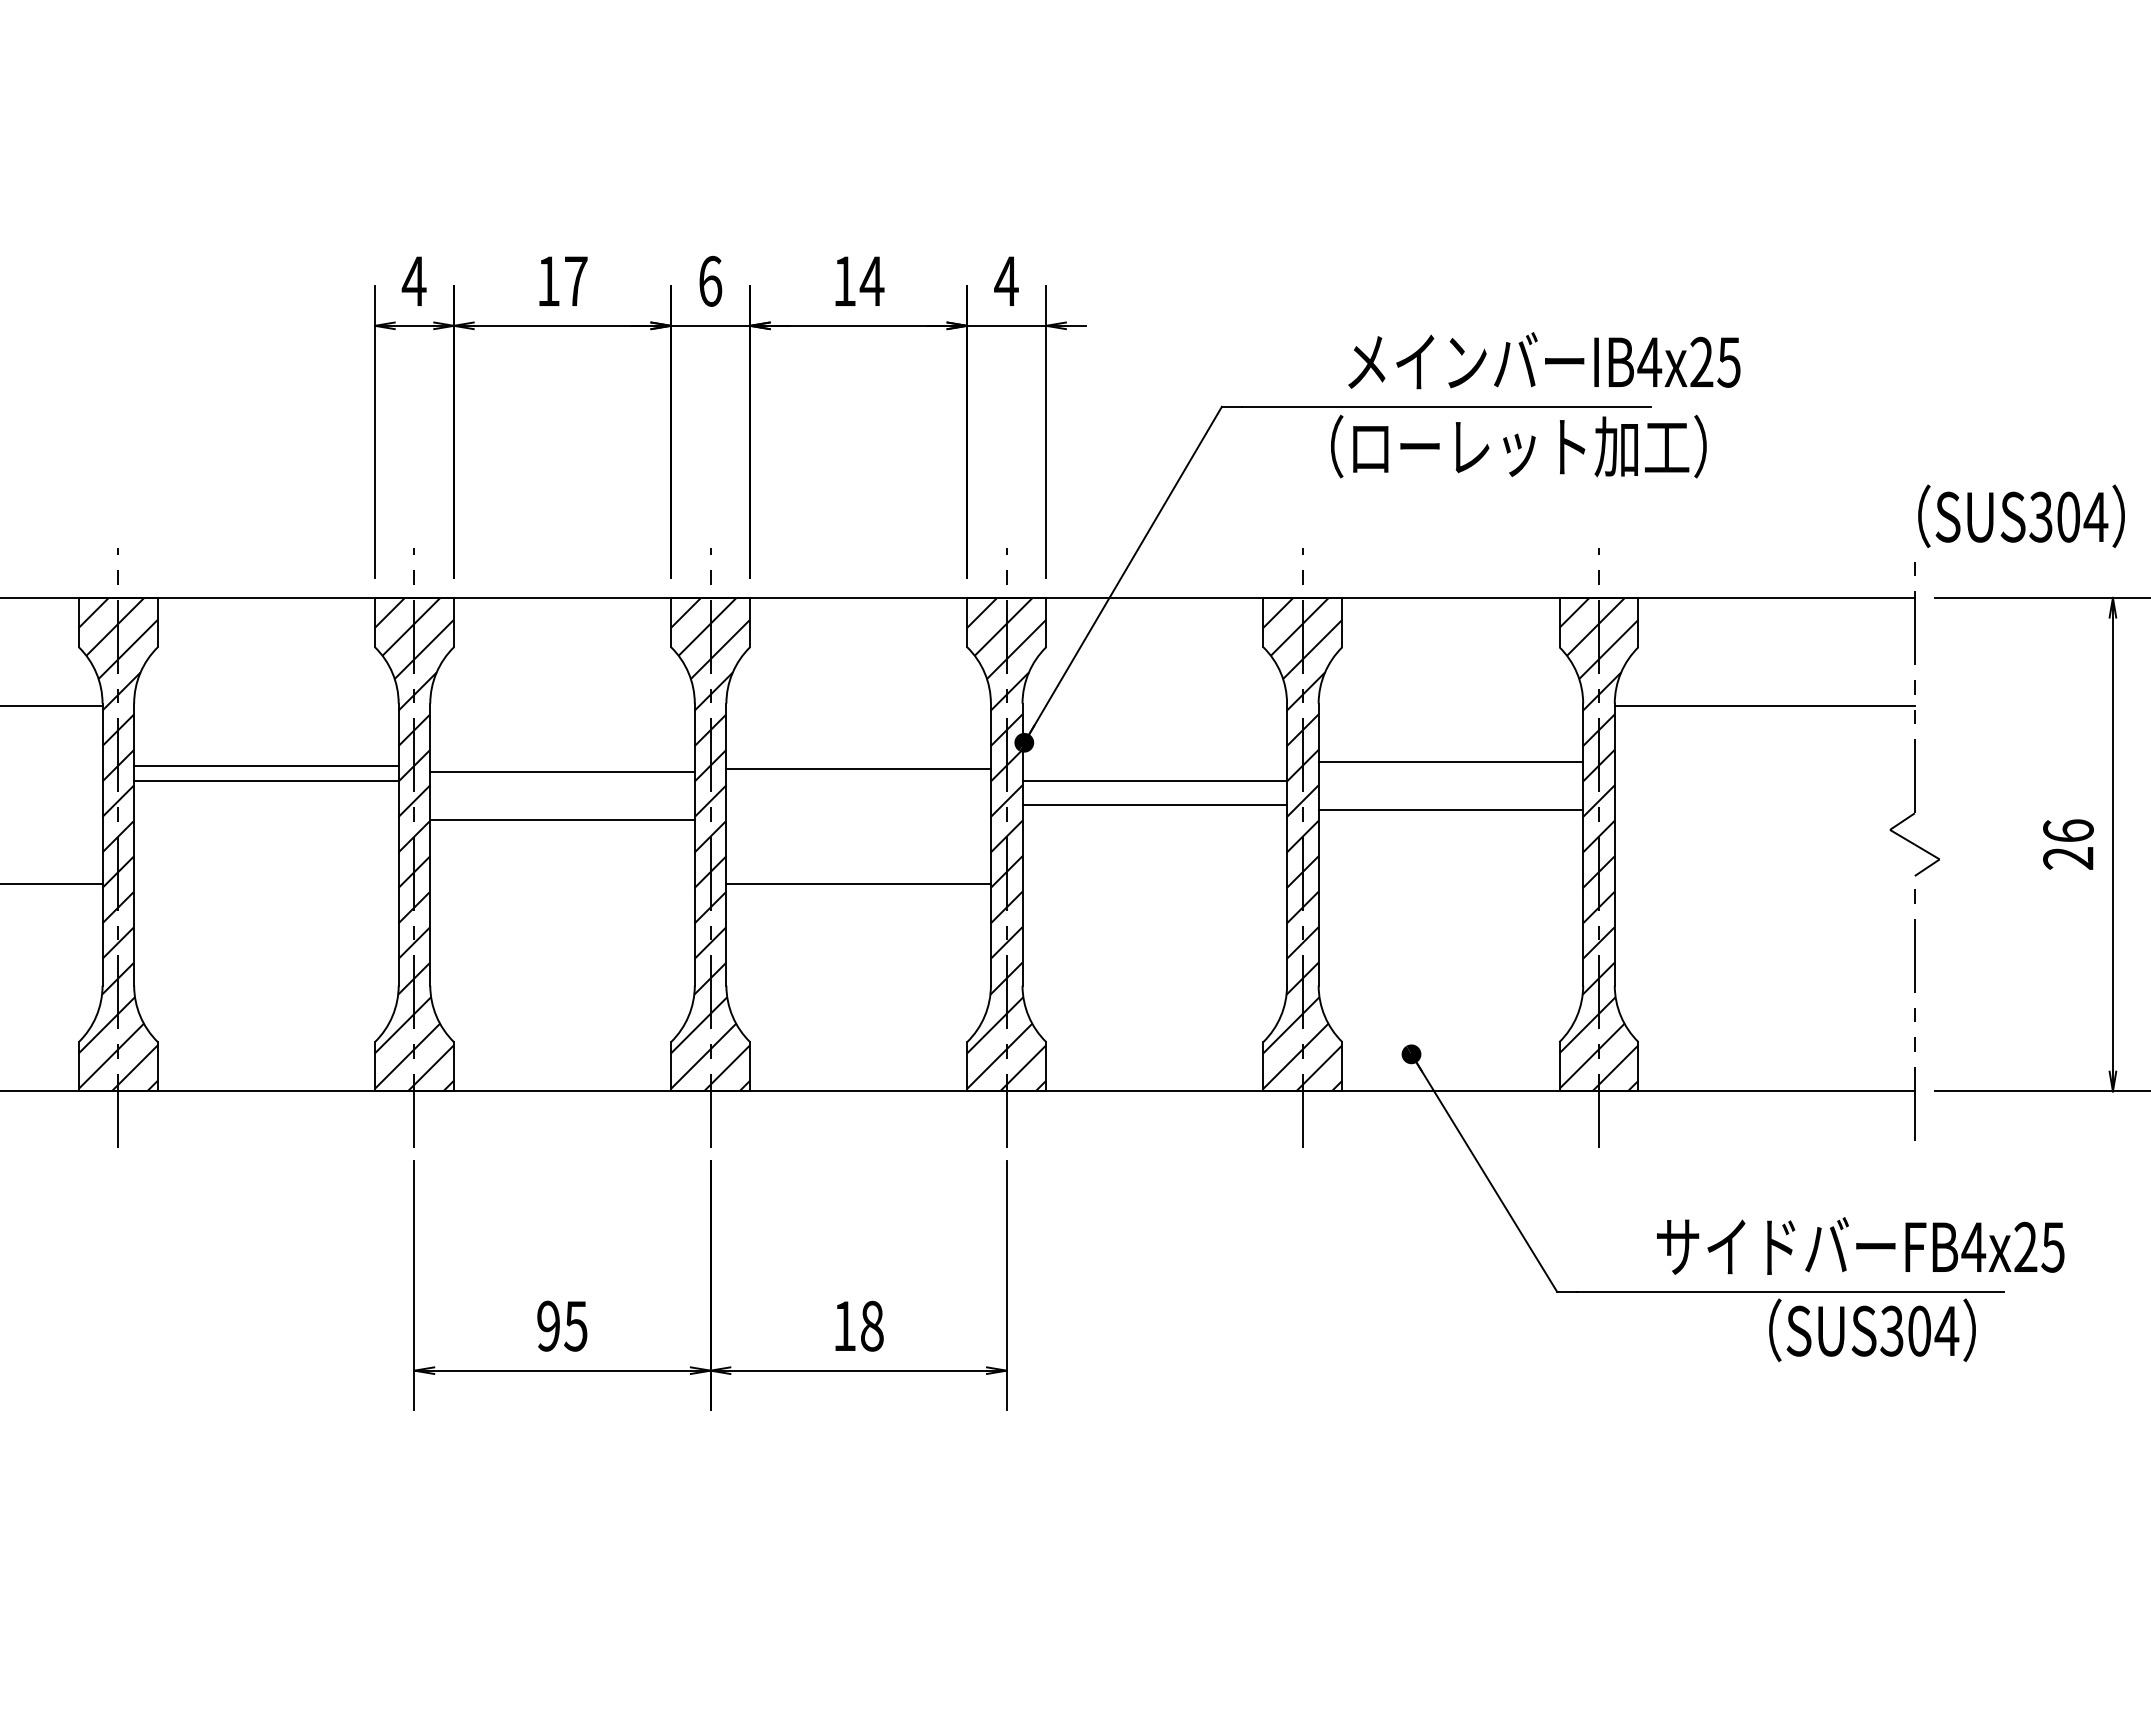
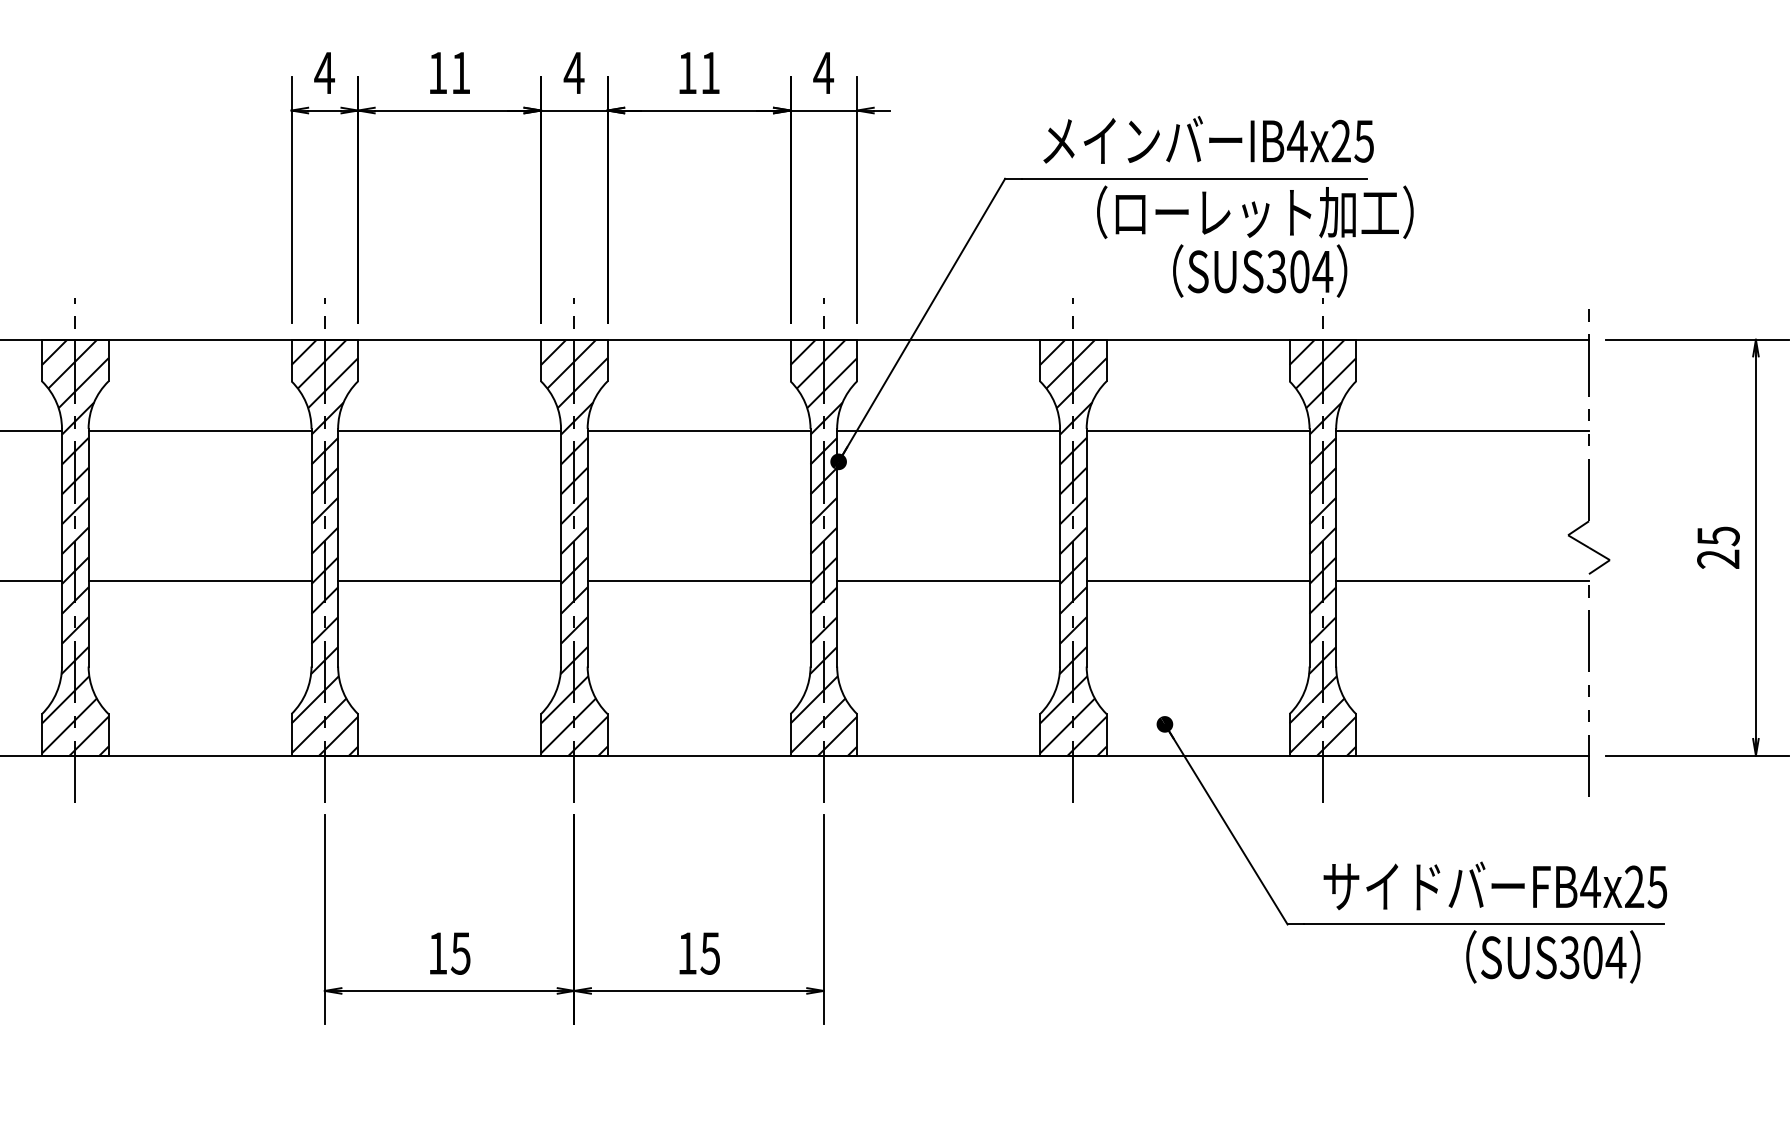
text: (576, 280) -> (461, 72), 17 -> 11
text: (709, 280) -> (573, 72), 6 -> 4
text: (871, 280) -> (709, 72), 14 -> 11
text: (1544, 360) -> (1208, 139), moved
text: (2021, 515) -> (1260, 270), moved
line: (1450, 762) -> (1197, 431), moved
line: (266, 766) -> (200, 431), moved
line: (858, 769) -> (698, 431), moved
line: (562, 772) -> (449, 431), moved
line: (266, 781) -> (200, 581), moved
line: (1154, 781) -> (948, 431), moved
line: (1154, 805) -> (948, 581), moved
line: (1450, 810) -> (1197, 581), moved
line: (562, 820) -> (449, 581), moved
text: (2068, 831) -> (1718, 536), 26 -> 25
line: (1764, 884) -> (1462, 581), added
text: (1860, 1245) -> (1495, 885), moved
text: (548, 1325) -> (437, 952), 95 -> 15
text: (871, 1325) -> (709, 952), 18 -> 15

